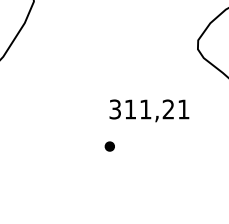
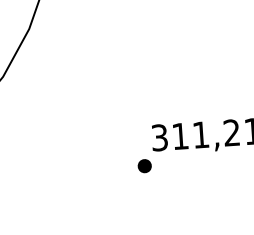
part: (109, 146) -> (144, 166), moved

